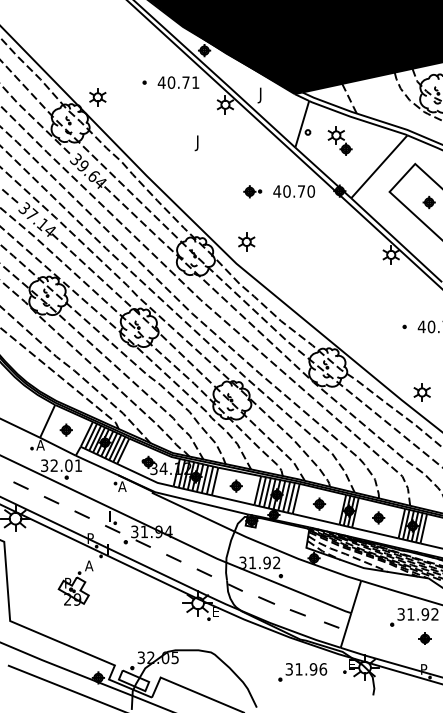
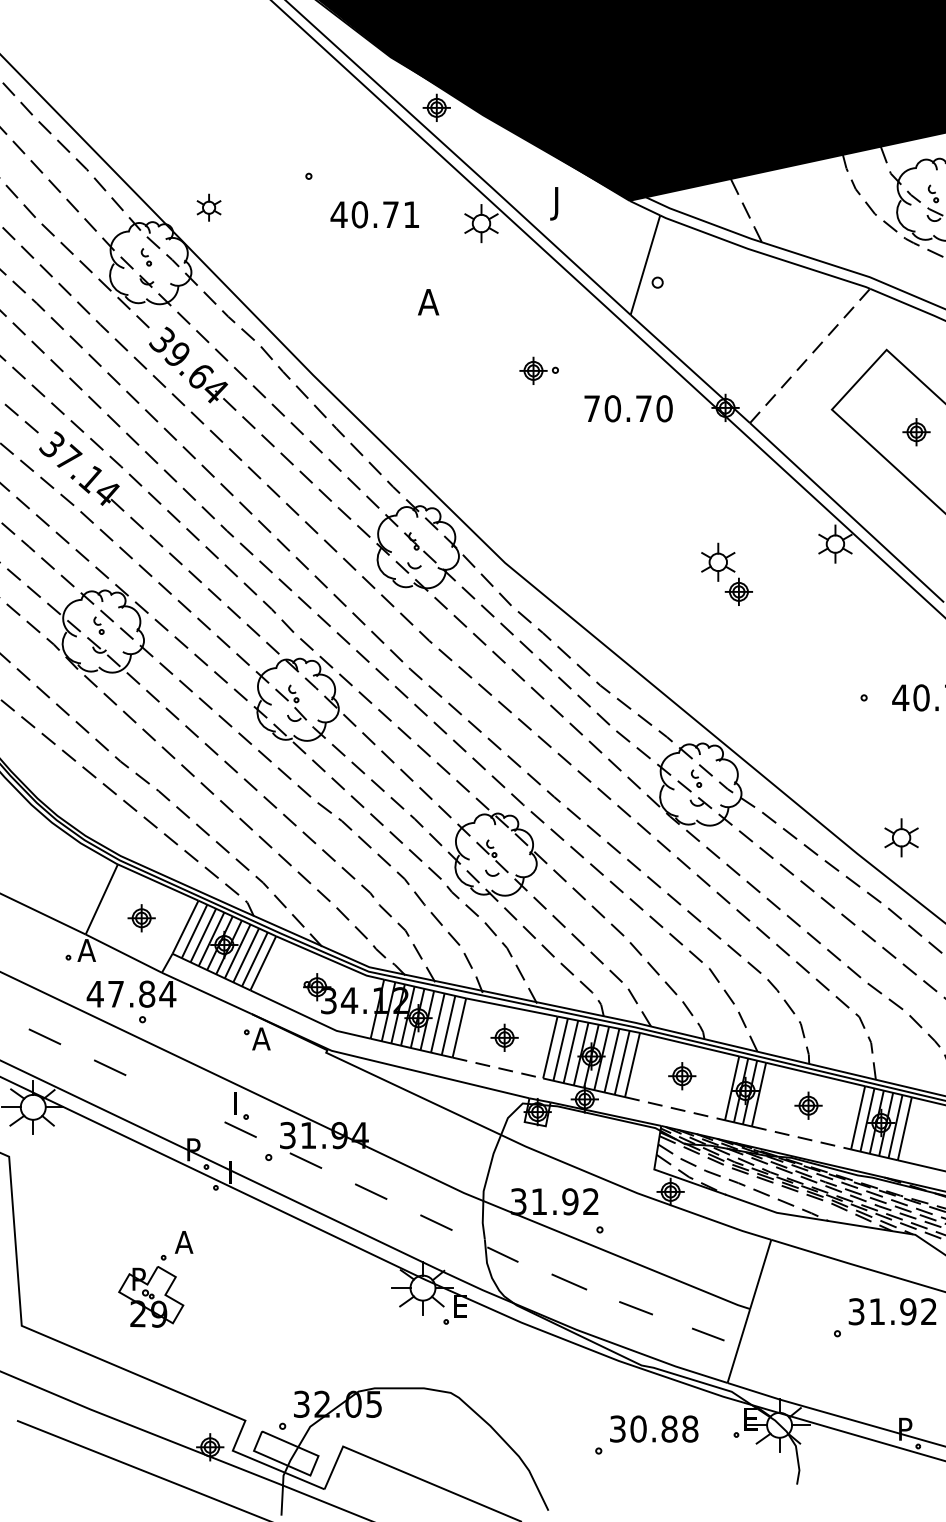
text: (178, 82) -> (374, 214), moved
part: (97, 97) -> (208, 207), size x0.7
part: (339, 140) -> (724, 573), moved
text: (199, 143) -> (426, 306), J -> A
line: (379, 166) -> (810, 355), solid -> dashed
part: (252, 191) -> (539, 370), moved
text: (277, 191) -> (592, 408), 40.70 -> 70.70
part: (246, 241) -> (526, 515), removed
text: (61, 465) -> (131, 993), 32.01 -> 47.84
line: (233, 500) -> (498, 1068), solid -> dashed
line: (81, 514) -> (174, 1098), removed
line: (316, 519) -> (675, 1109), solid -> dashed
line: (375, 533) -> (801, 1138), solid -> dashed
part: (75, 582) -> (154, 1277), moved
part: (424, 638) -> (906, 1363), removed
text: (311, 669) -> (665, 1429), 31.96 -> 30.88

